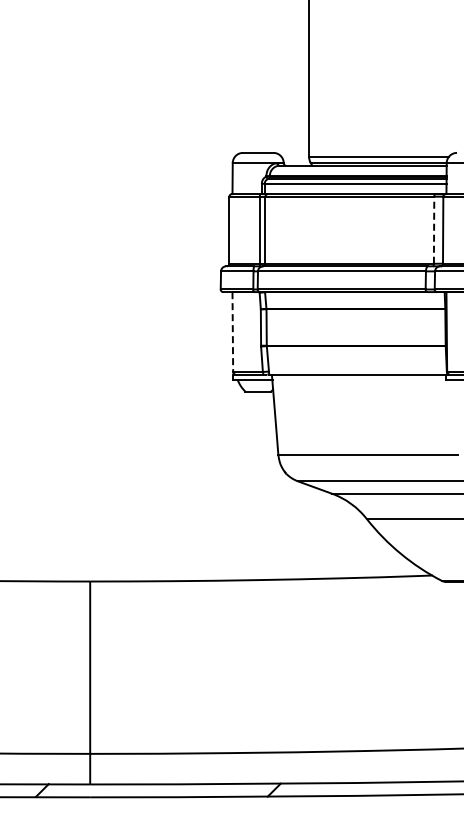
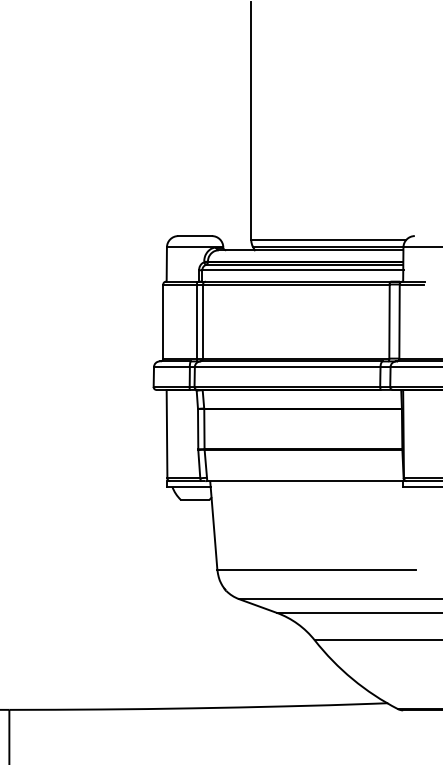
line: (434, 230) -> (389, 321), dashed -> solid
line: (232, 332) -> (166, 434), dashed -> solid

